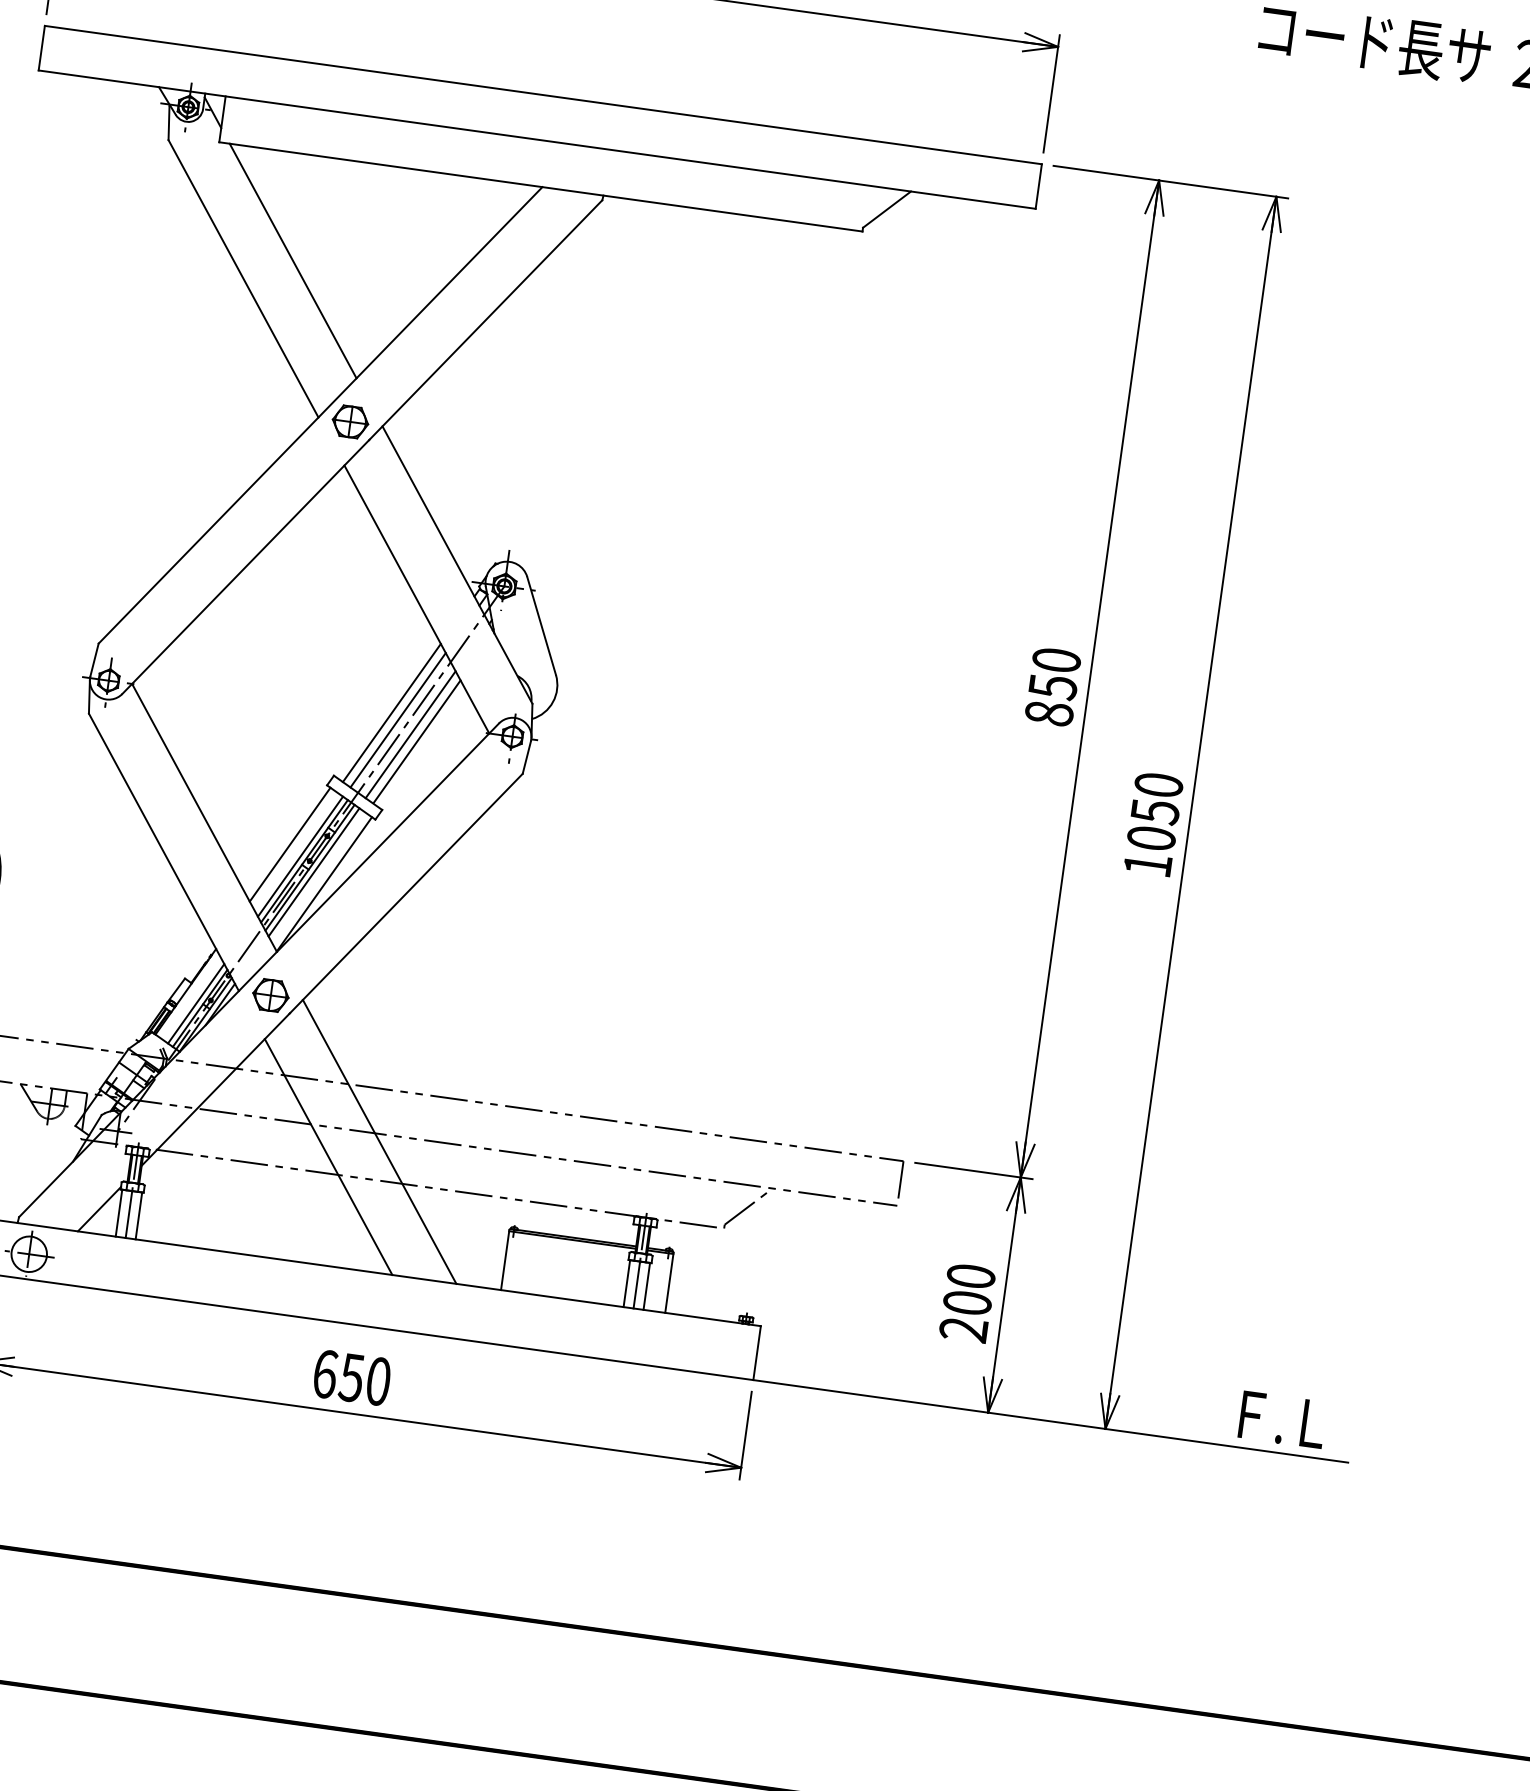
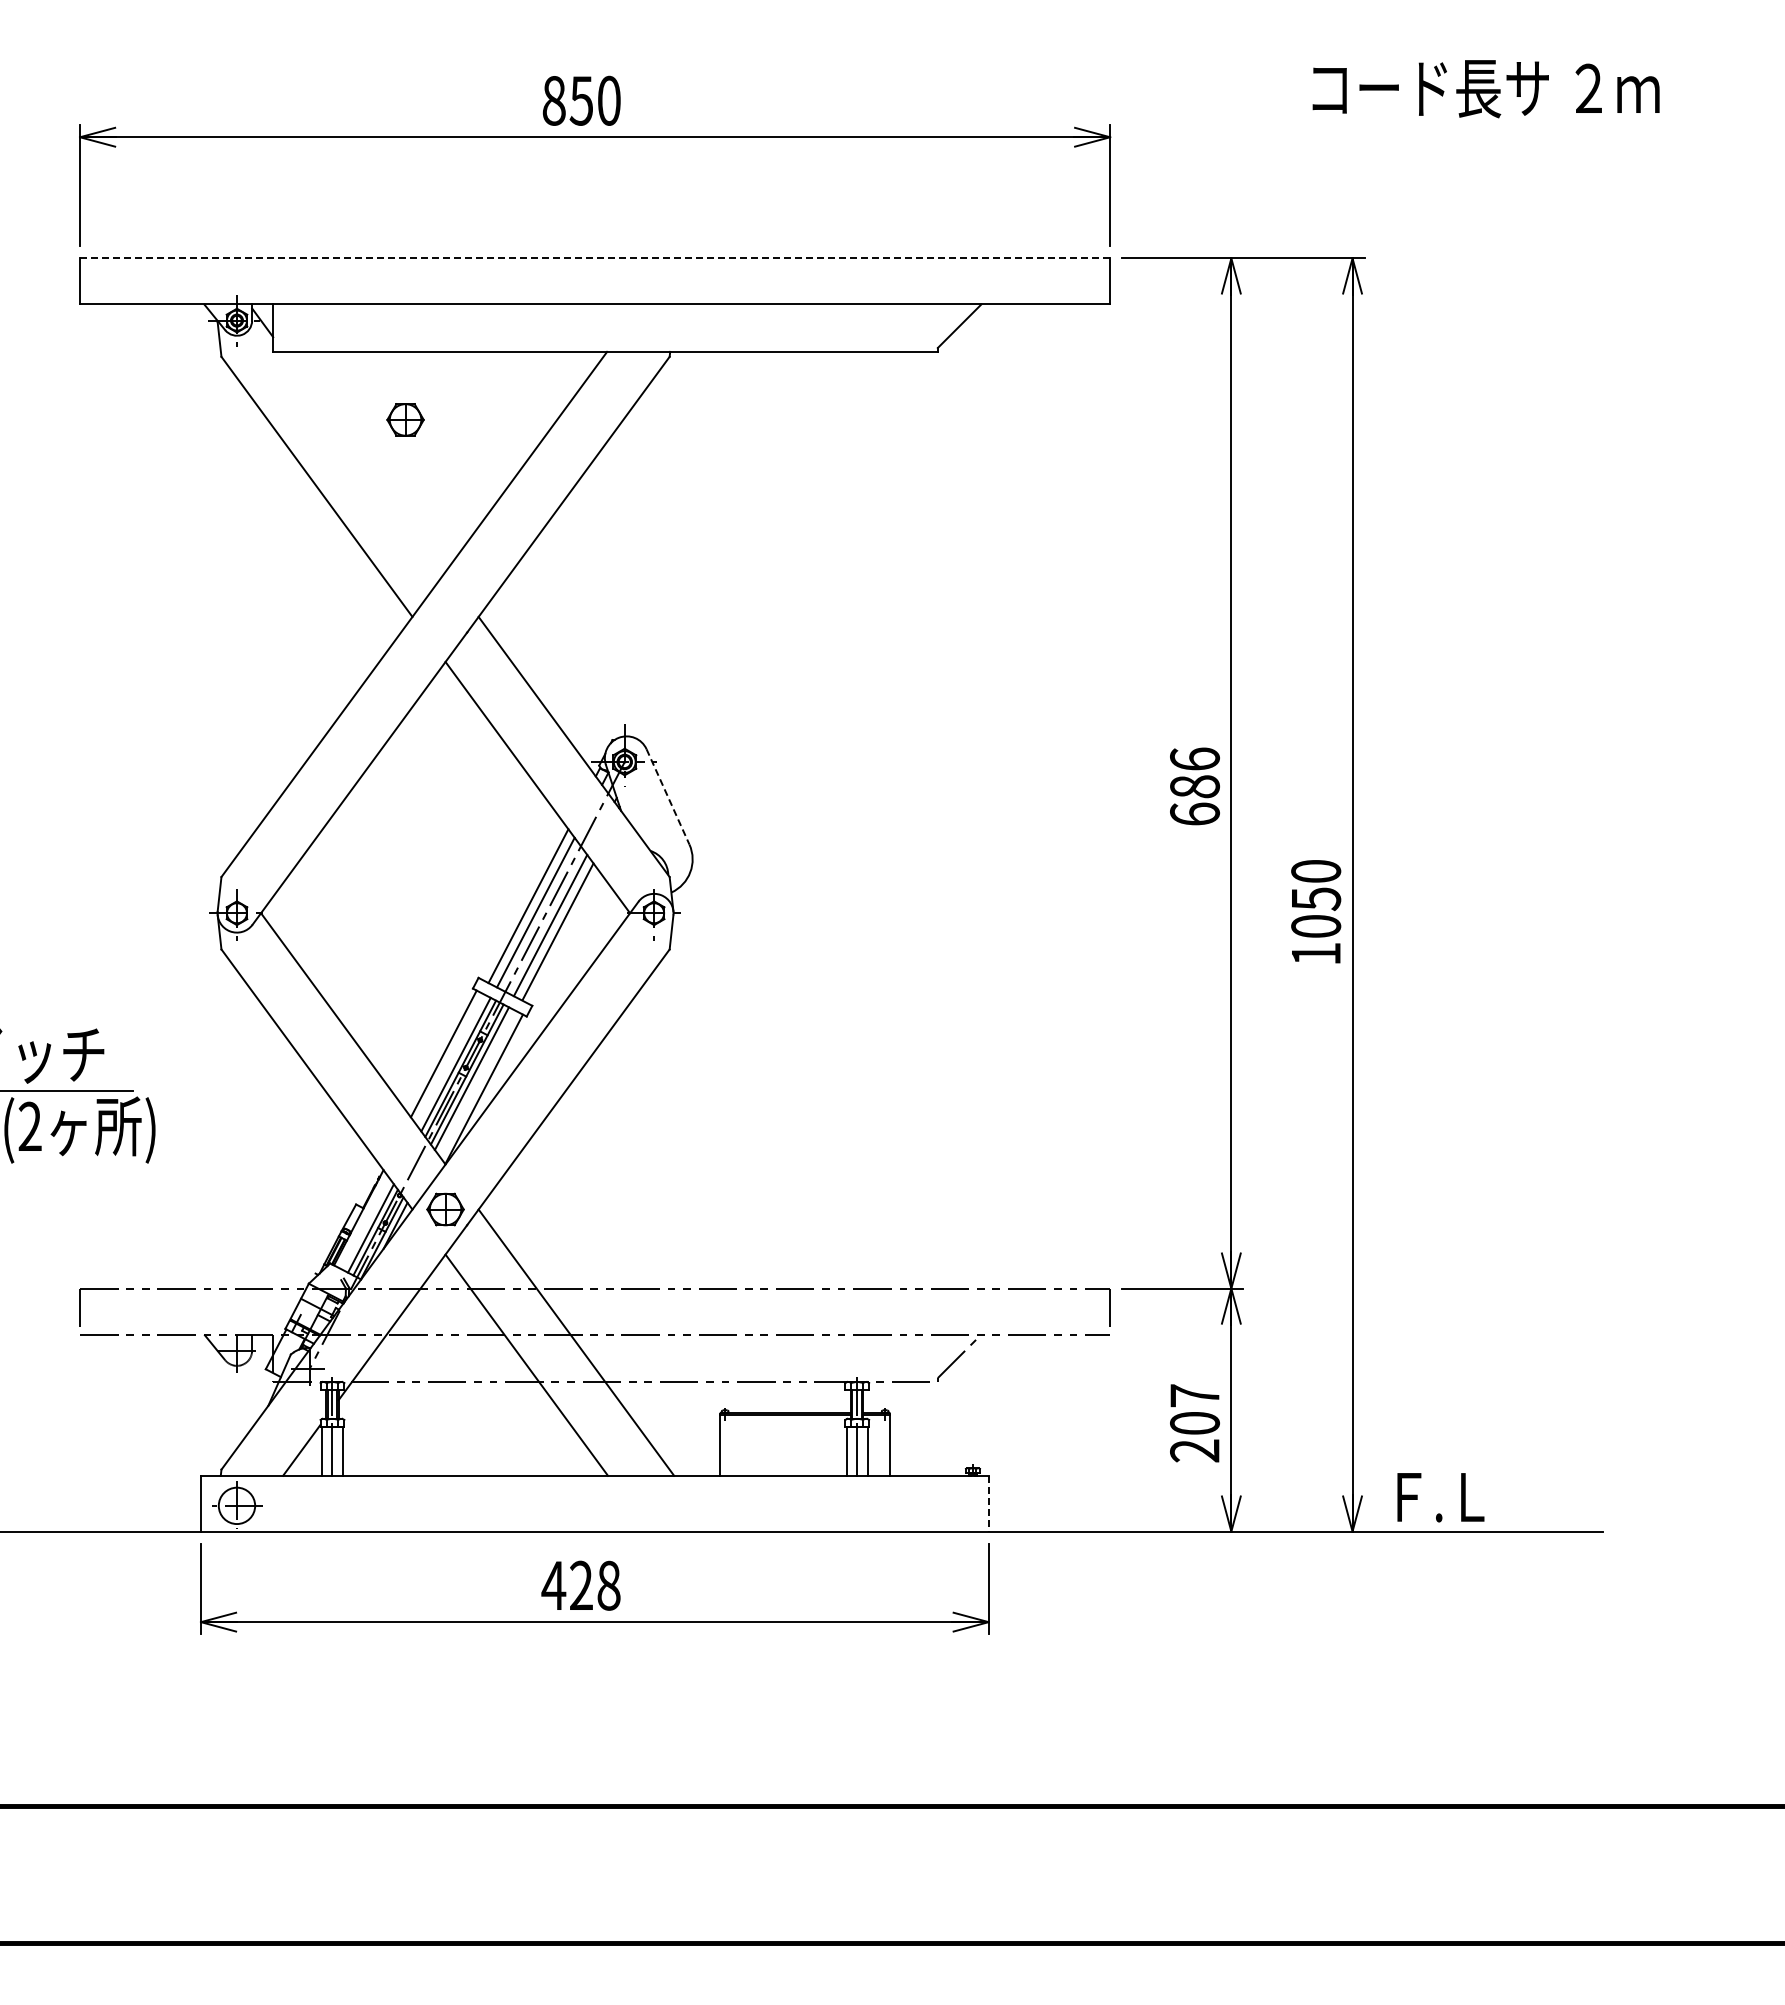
line: (543, 95) -> (595, 258), solid -> dashed
line: (292, 260) -> (364, 461), removed
part: (350, 421) -> (405, 419), moved
line: (542, 626) -> (668, 797), solid -> dashed
text: (1052, 686) -> (1194, 786), 850 -> 686
text: (970, 1276) -> (1194, 1395), 200 -> 207
line: (756, 1352) -> (988, 1503), solid -> dashed
text: (351, 1377) -> (580, 1585), 650 -> 428
text: (1282, 1419) -> (1440, 1497), moved

